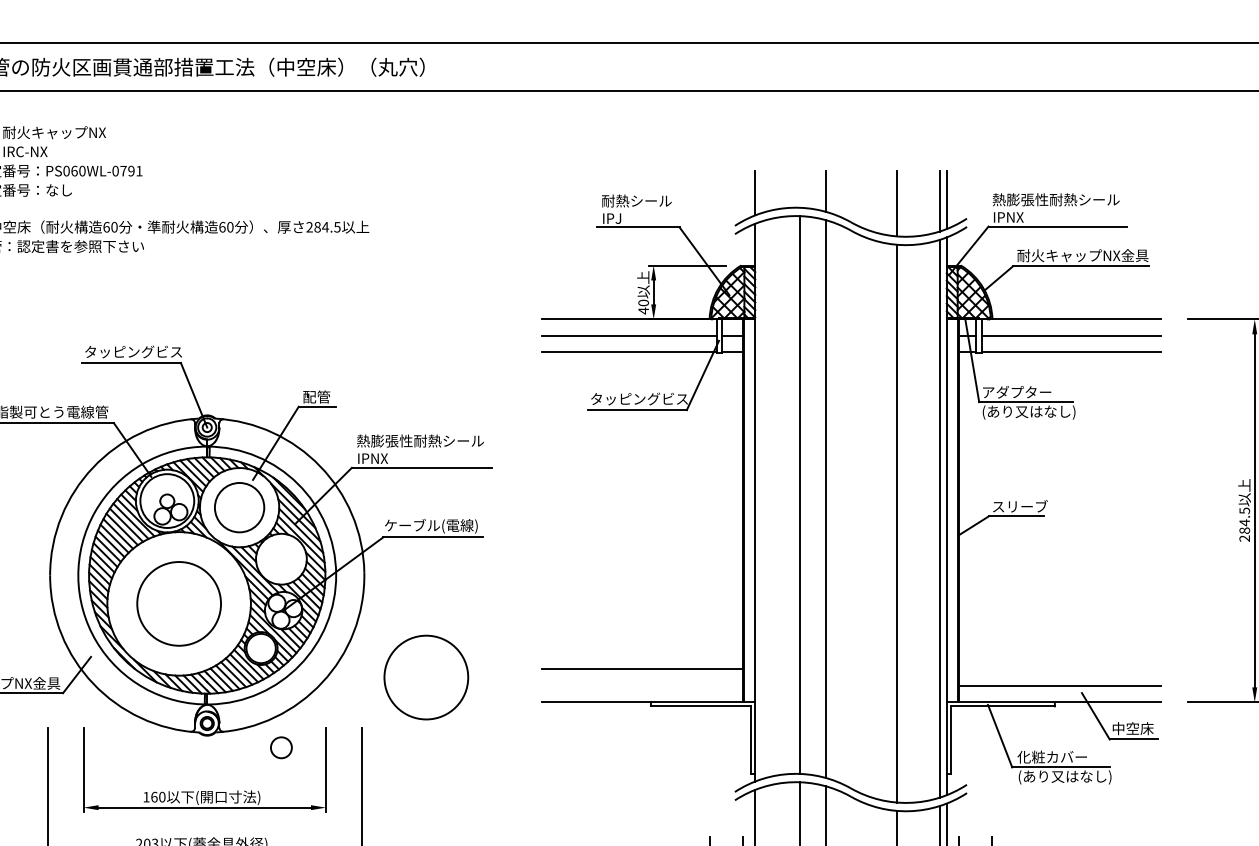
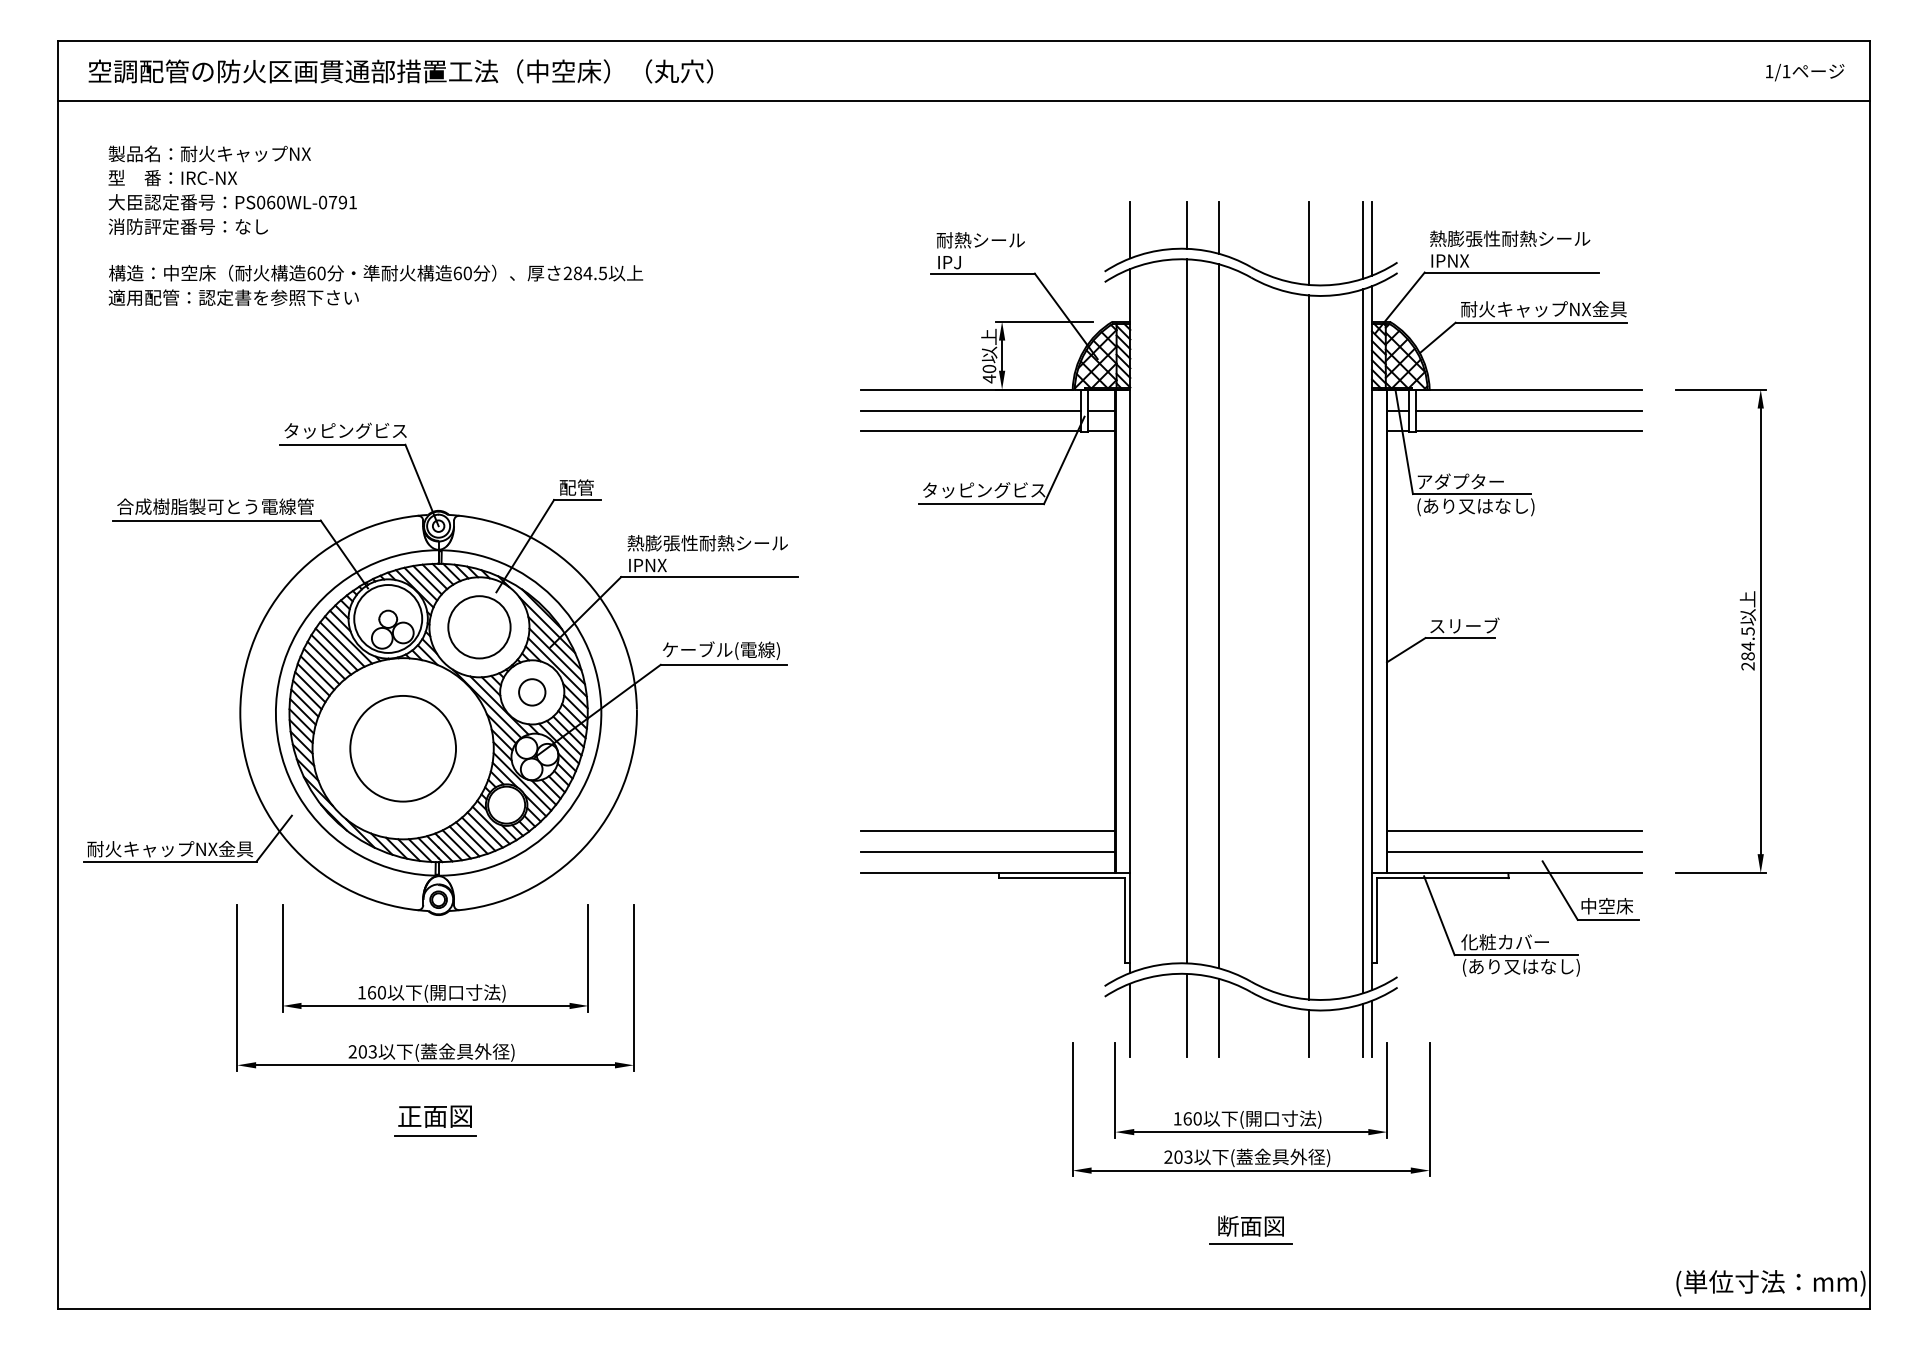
line: (799, 188) -> (1186, 224), added
line: (1059, 668) -> (1514, 830), added
circle: (425, 677) -> (714, 841), removed
line: (642, 685) -> (987, 851), added
circle: (281, 747) -> (532, 692), moved

